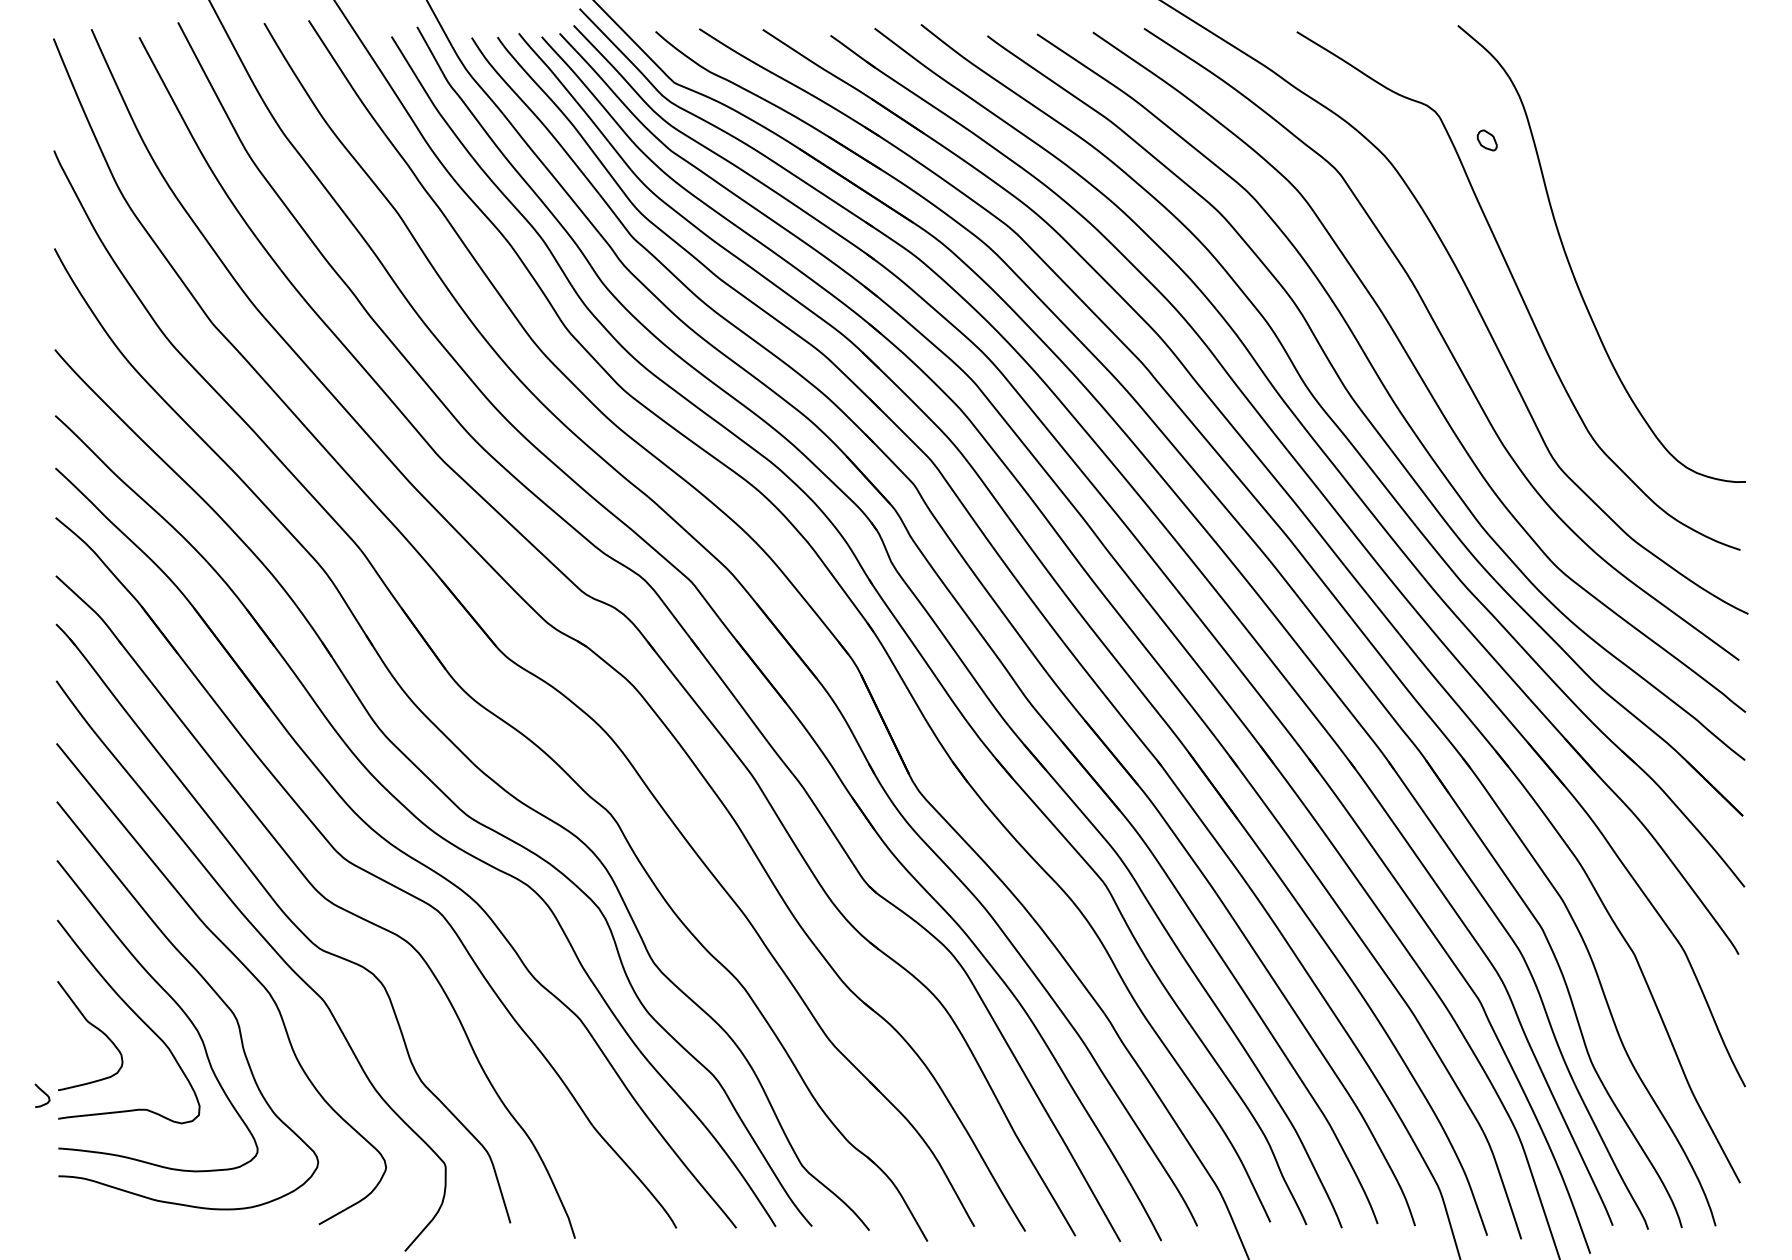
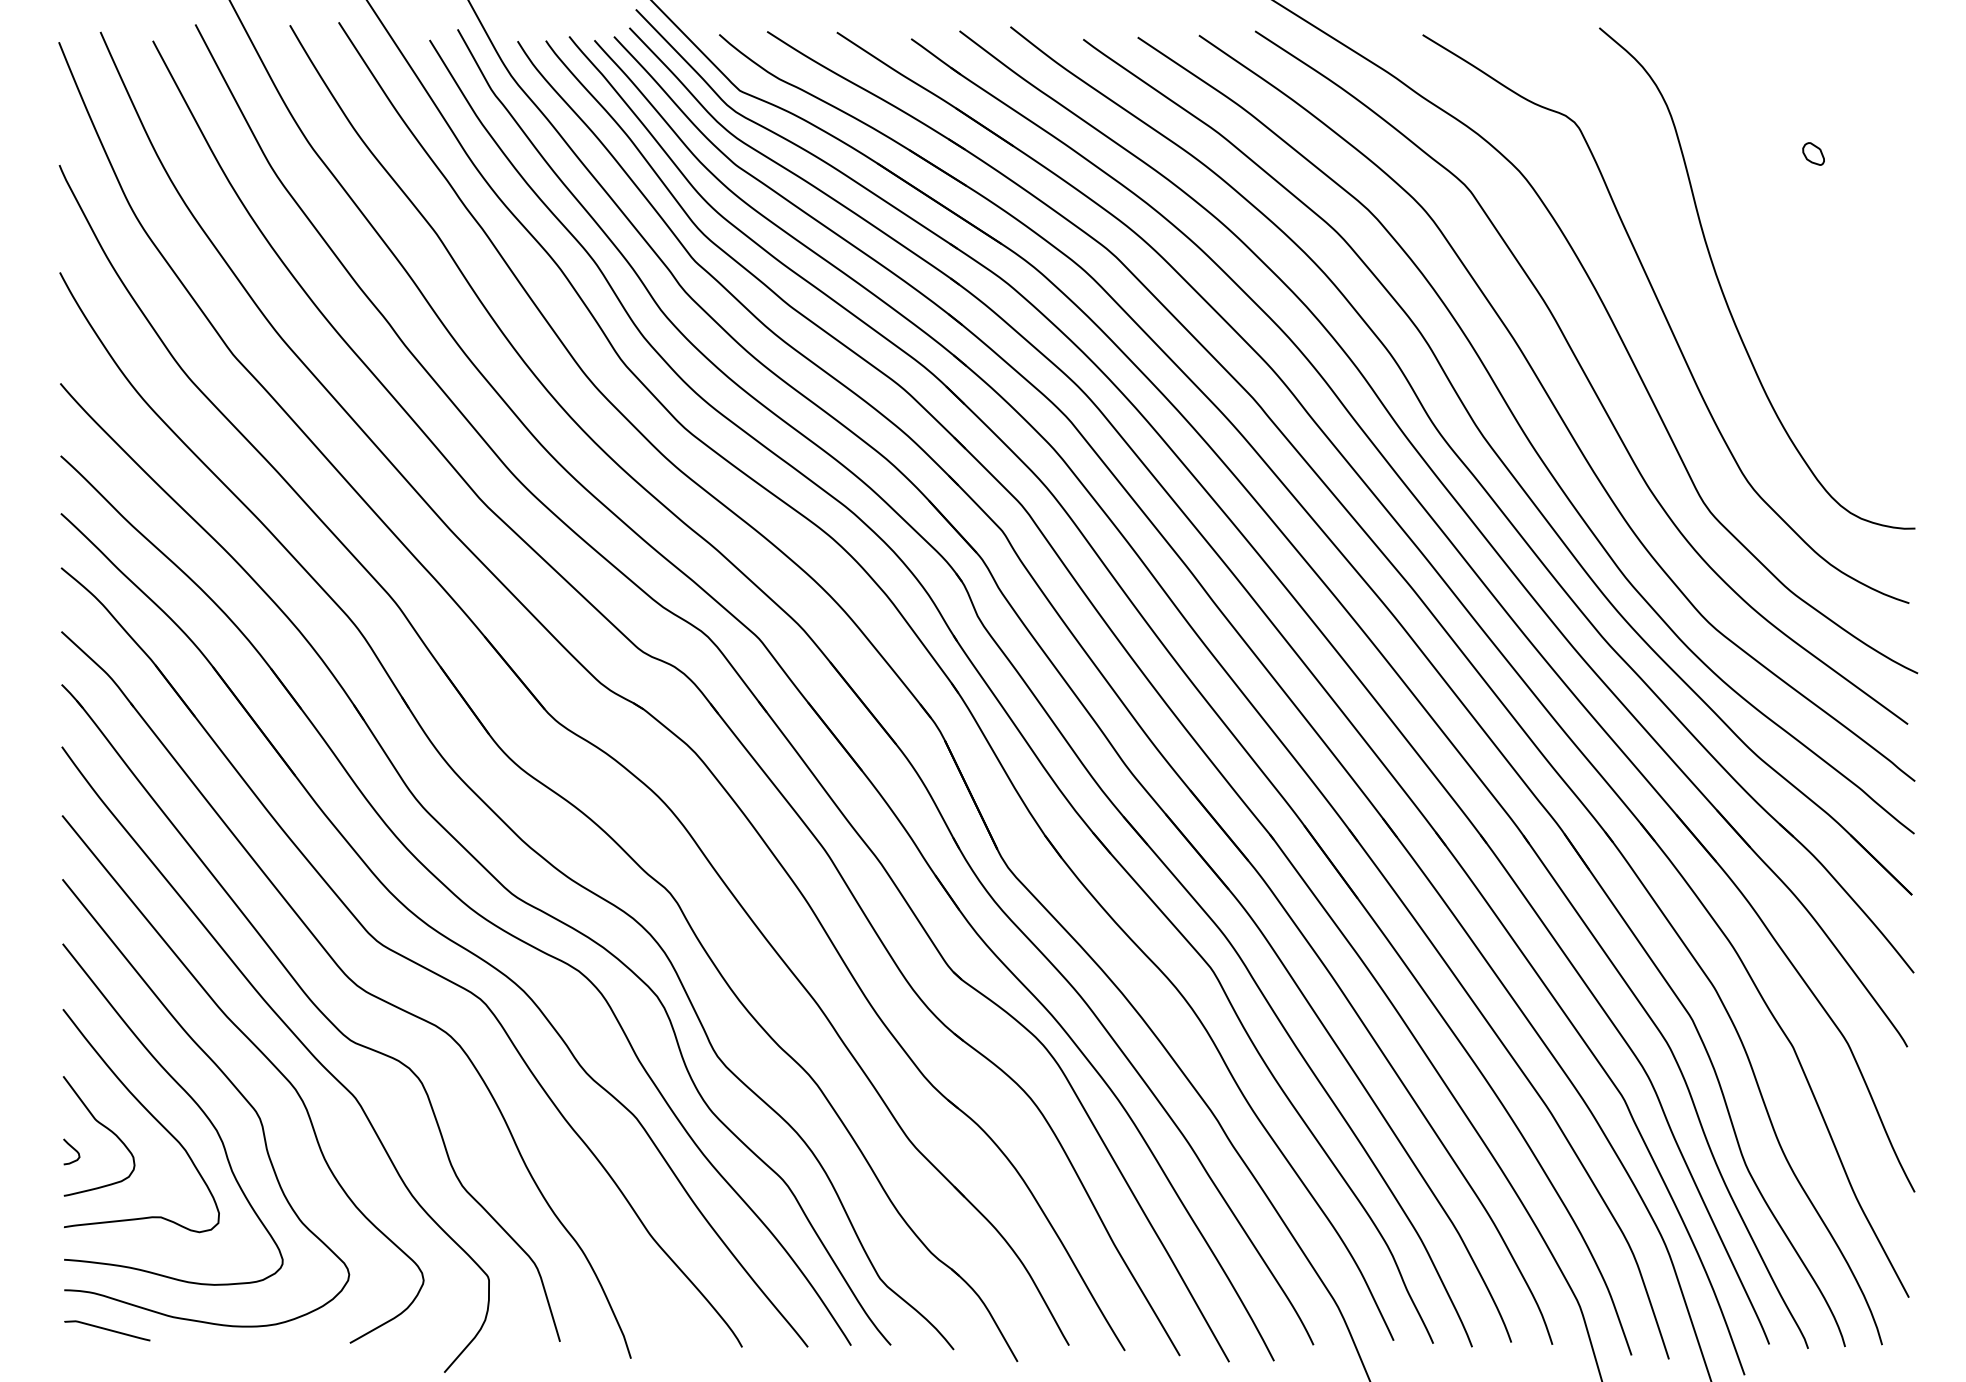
part: (1487, 140) -> (1813, 153), moved
curve: (44, 1093) -> (73, 1149), moved
curve: (97, 1212) -> (107, 1330), added

